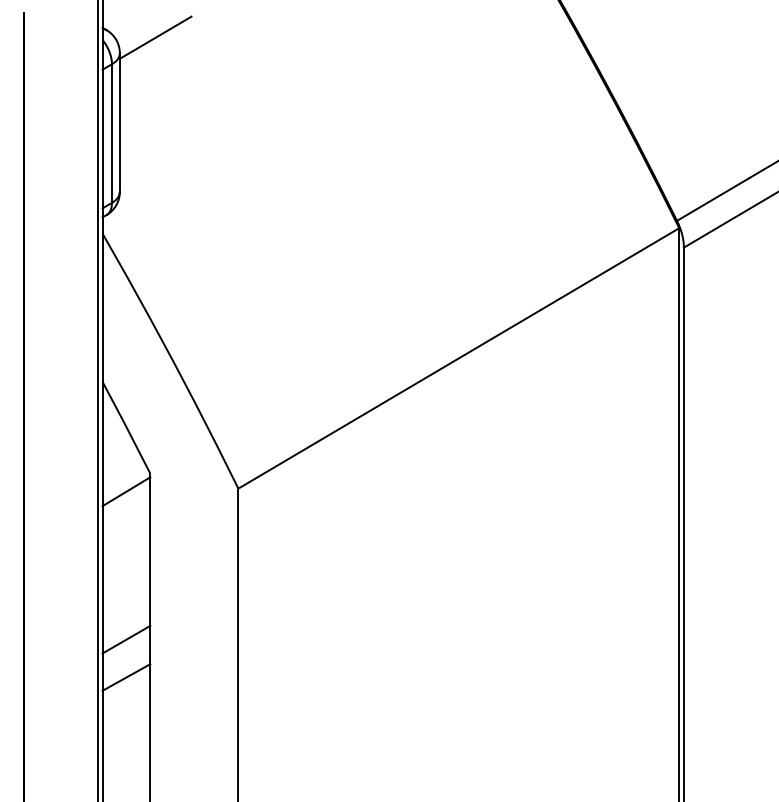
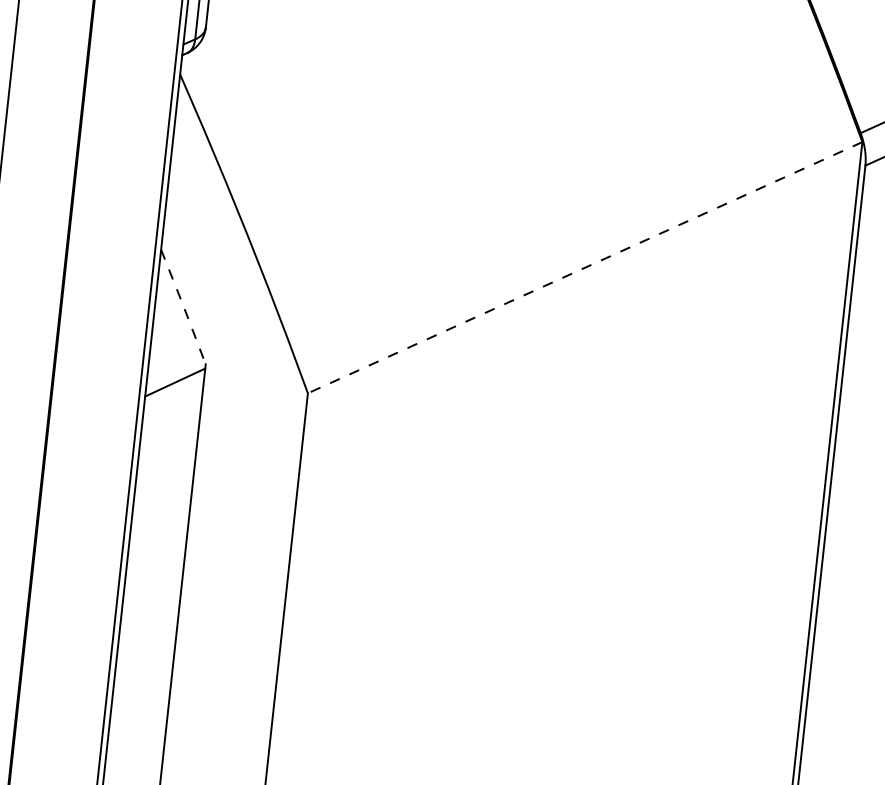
line: (458, 358) -> (584, 267), solid -> dashed
line: (126, 427) -> (183, 306), solid -> dashed
line: (126, 639) -> (156, 557), removed
line: (126, 677) -> (151, 602), removed

